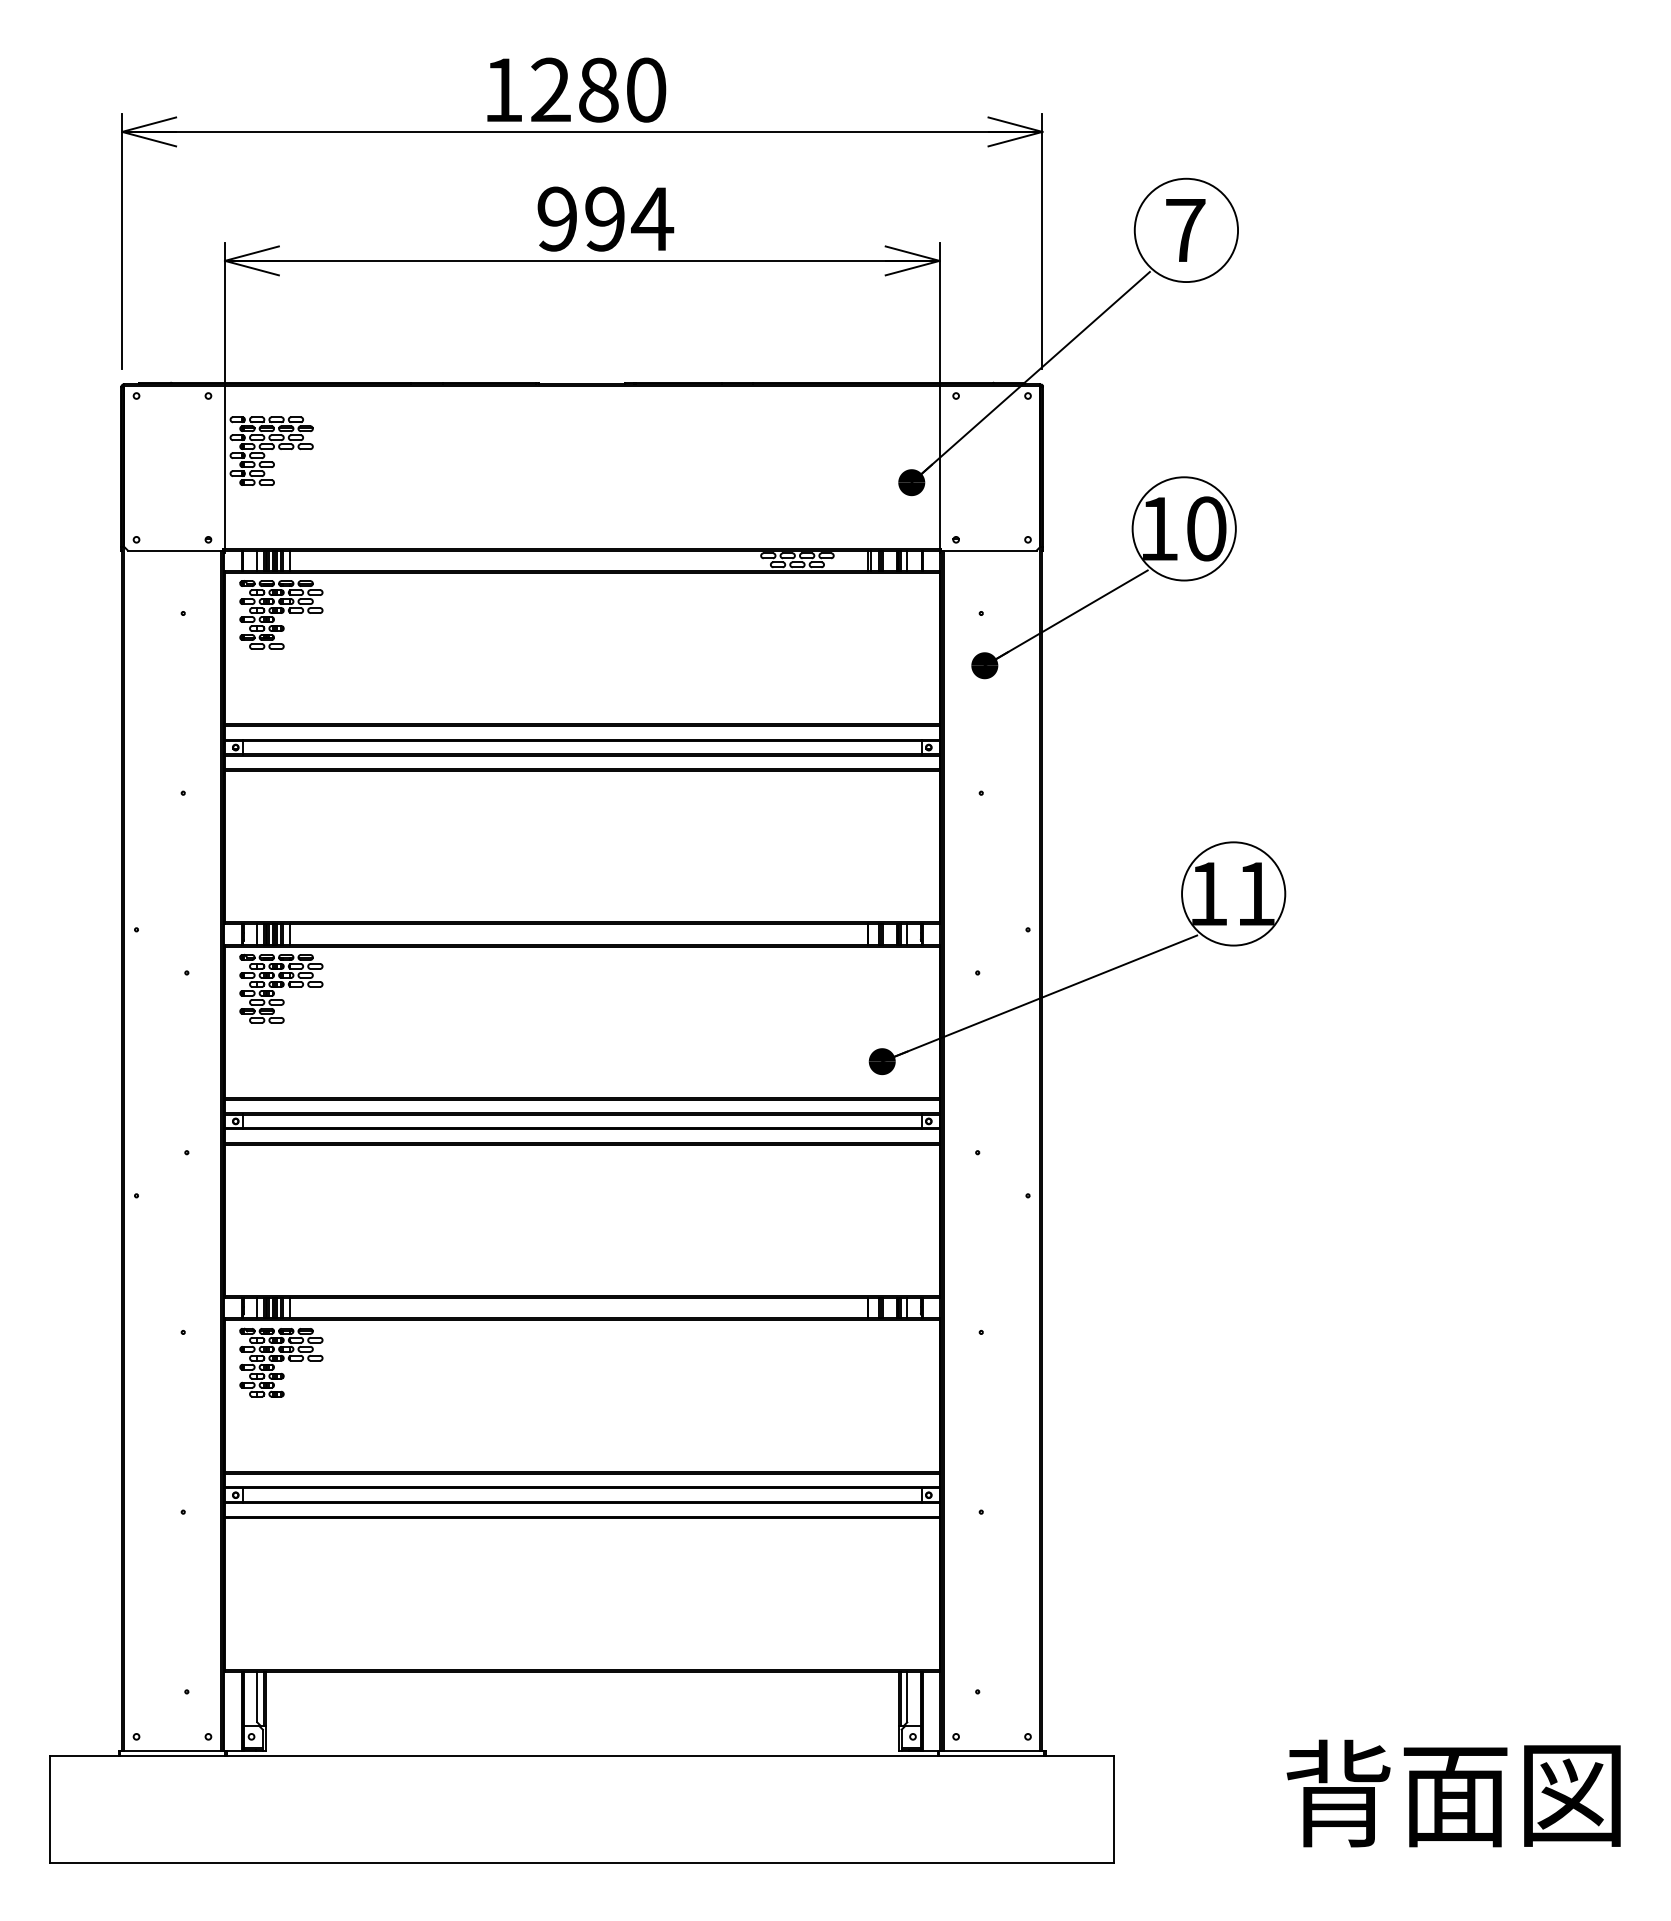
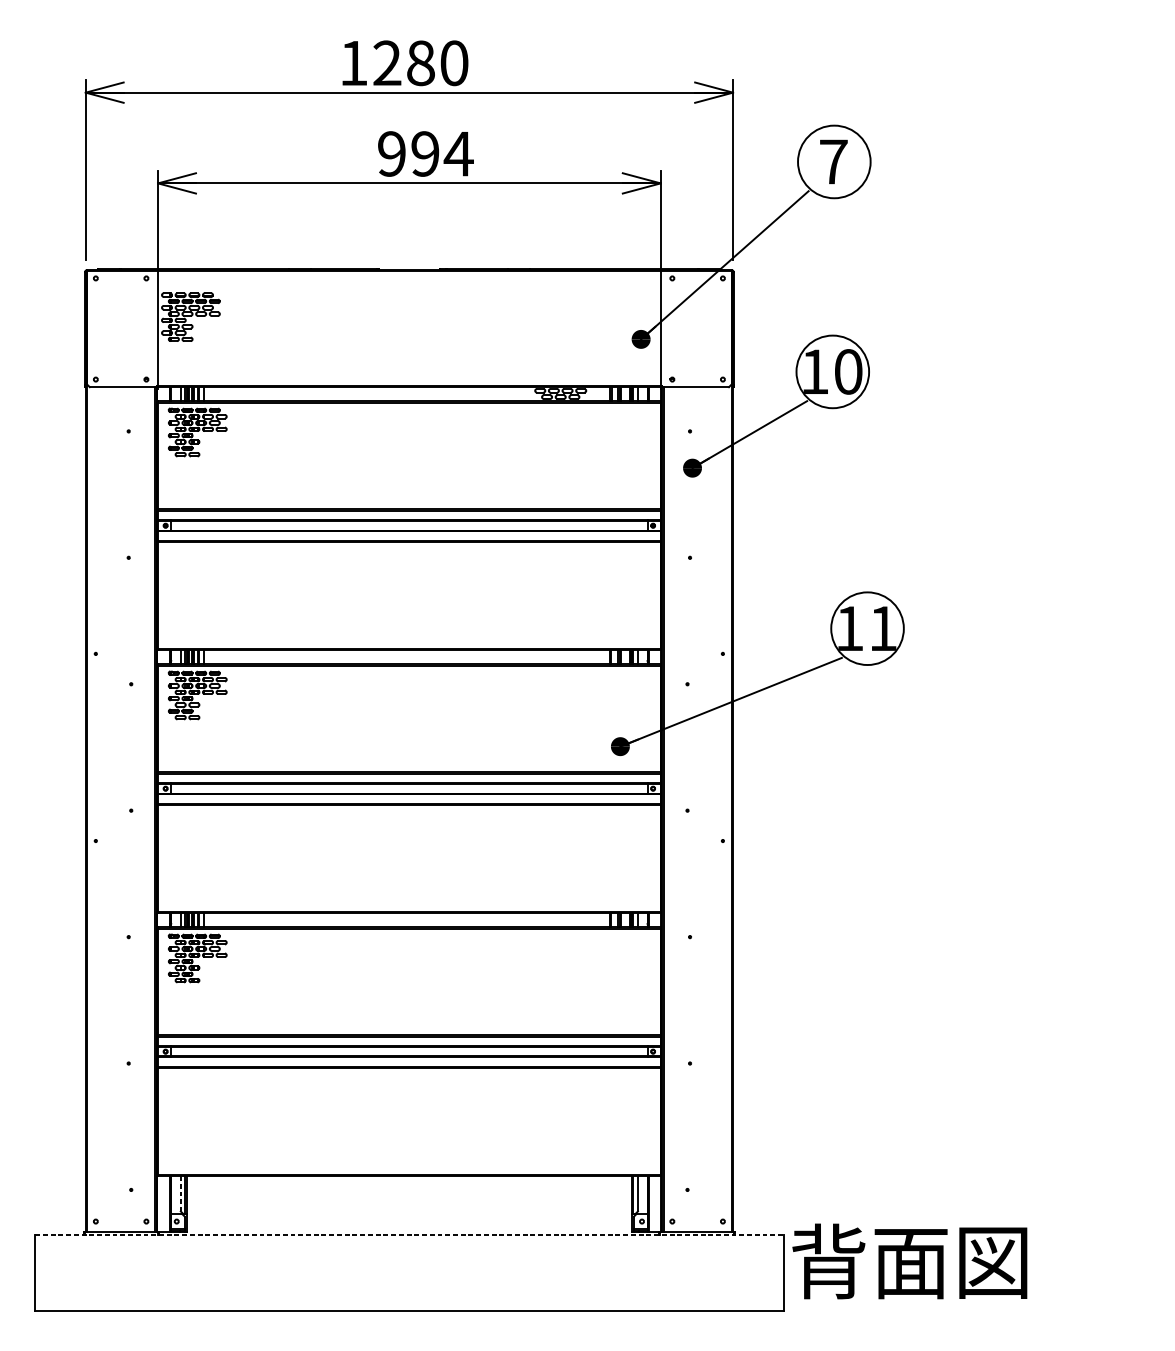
line: (257, 1697) -> (180, 1193), solid -> dashed
line: (582, 1755) -> (409, 1234), solid -> dashed
text: (1453, 1793) -> (909, 1261), moved

